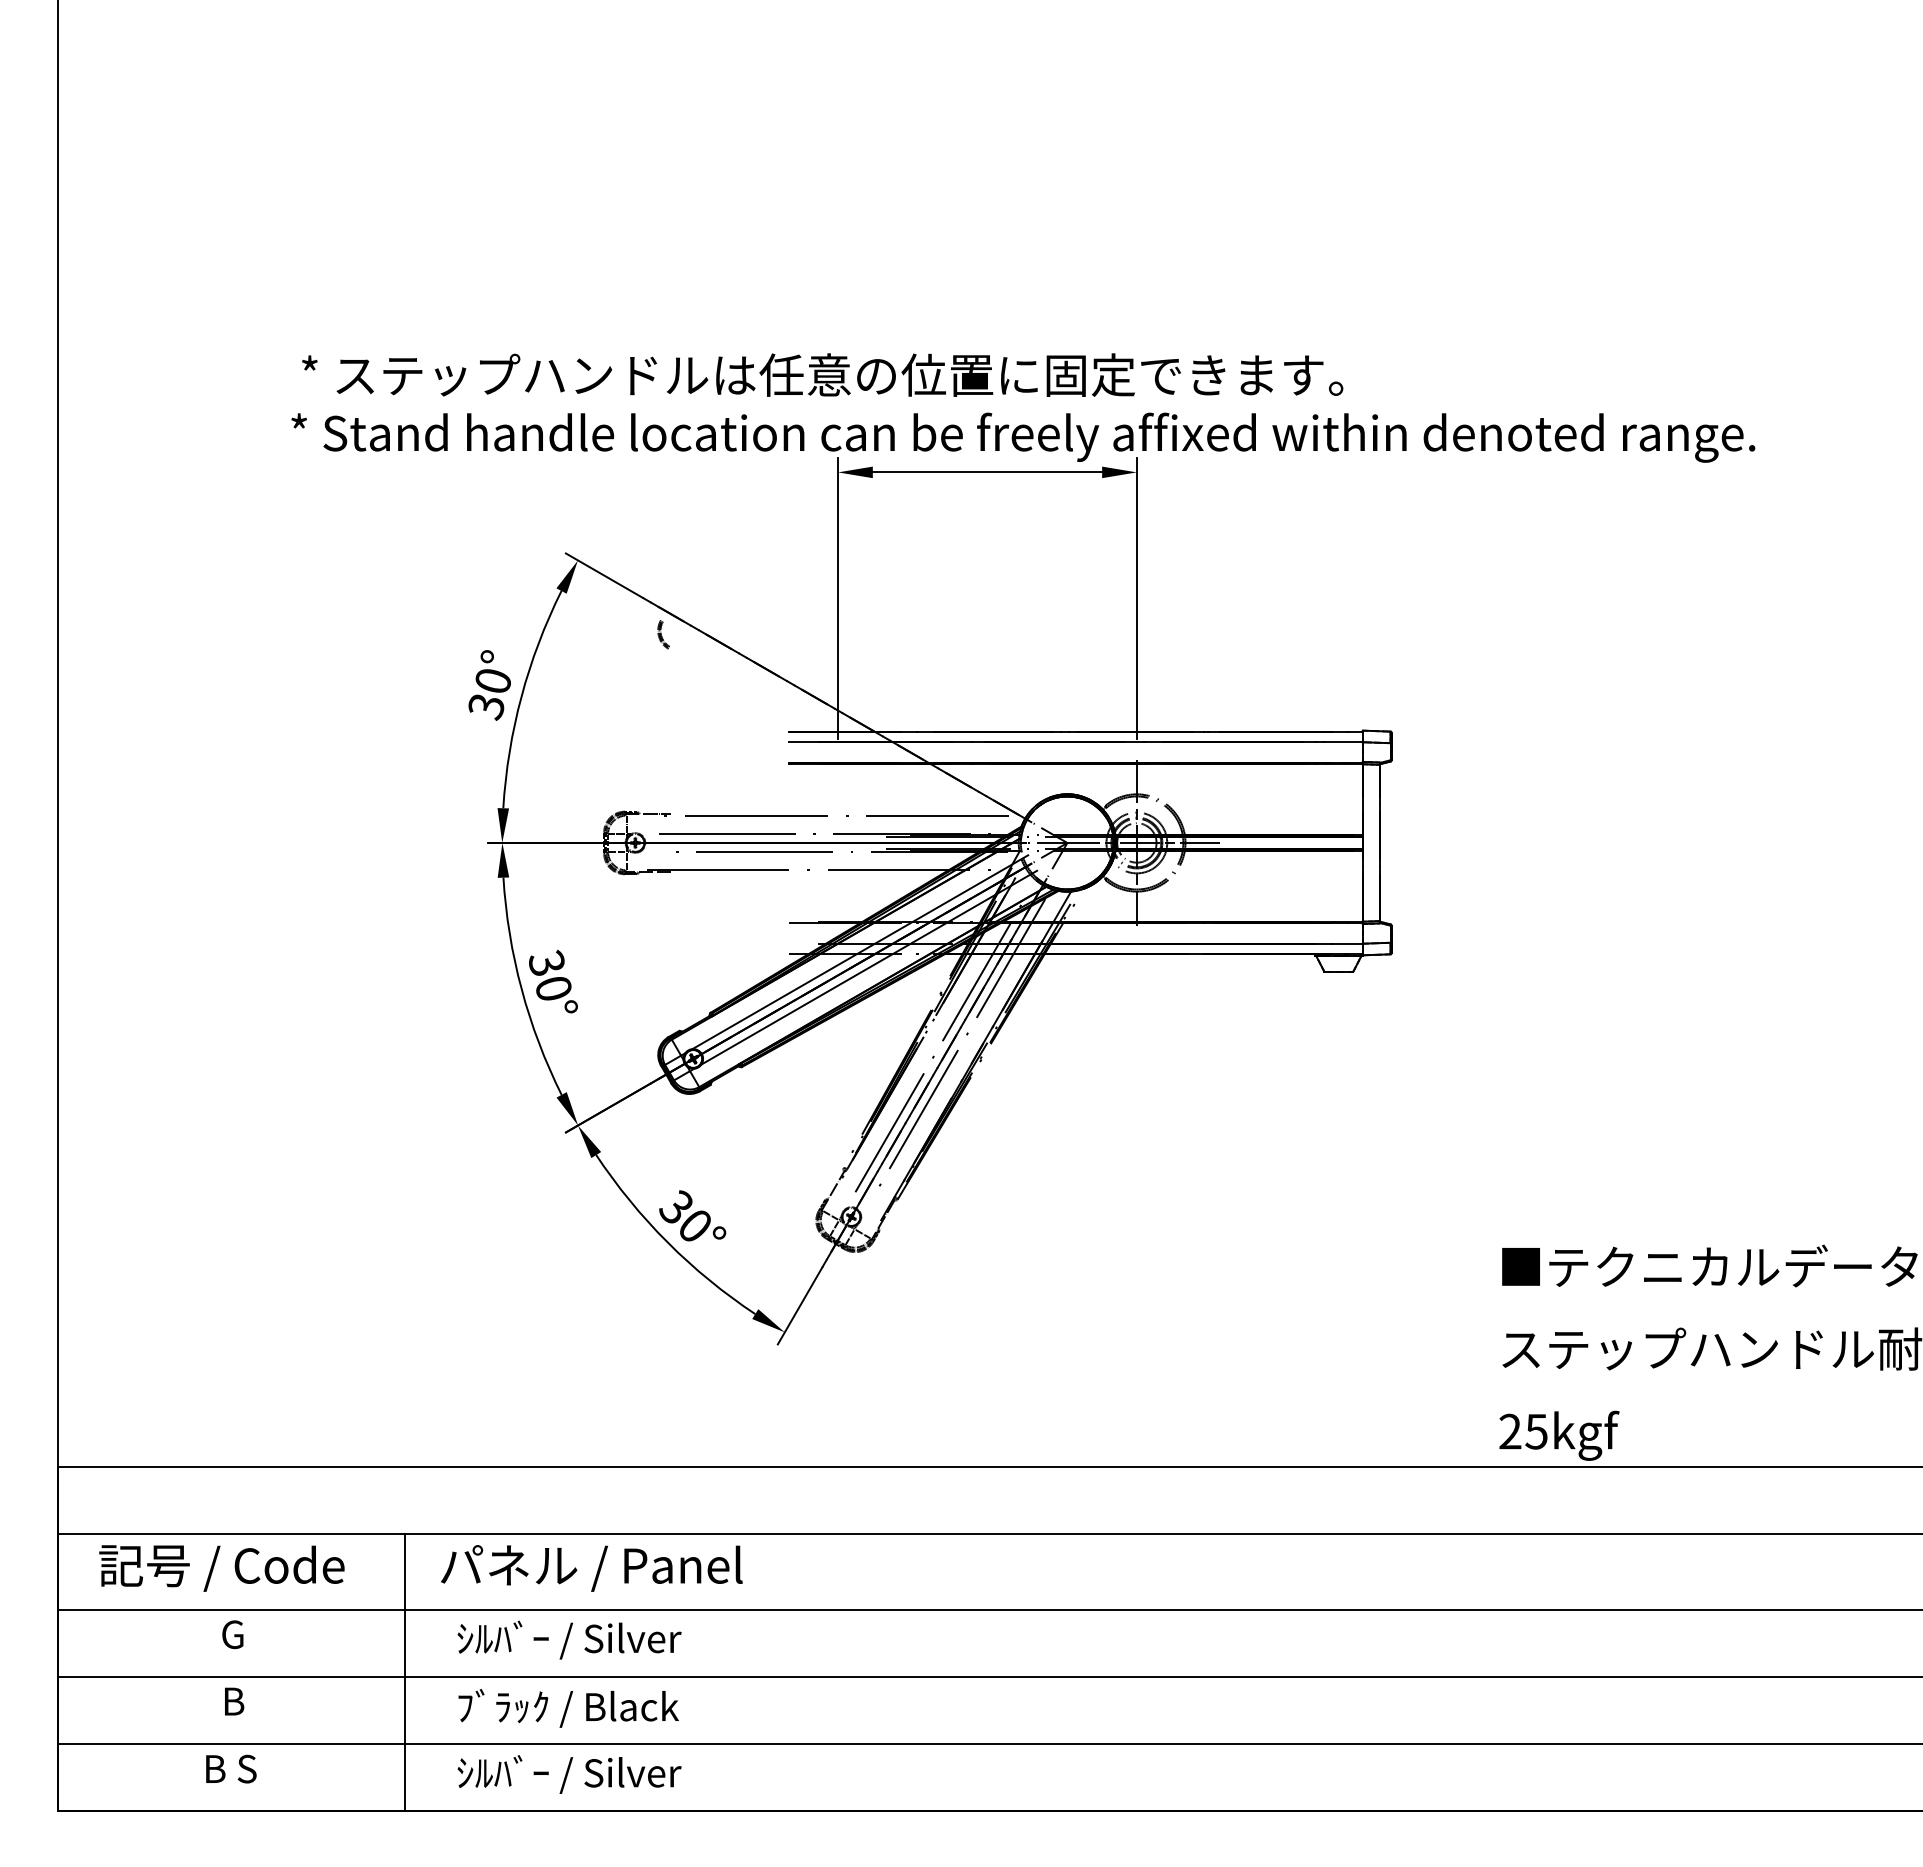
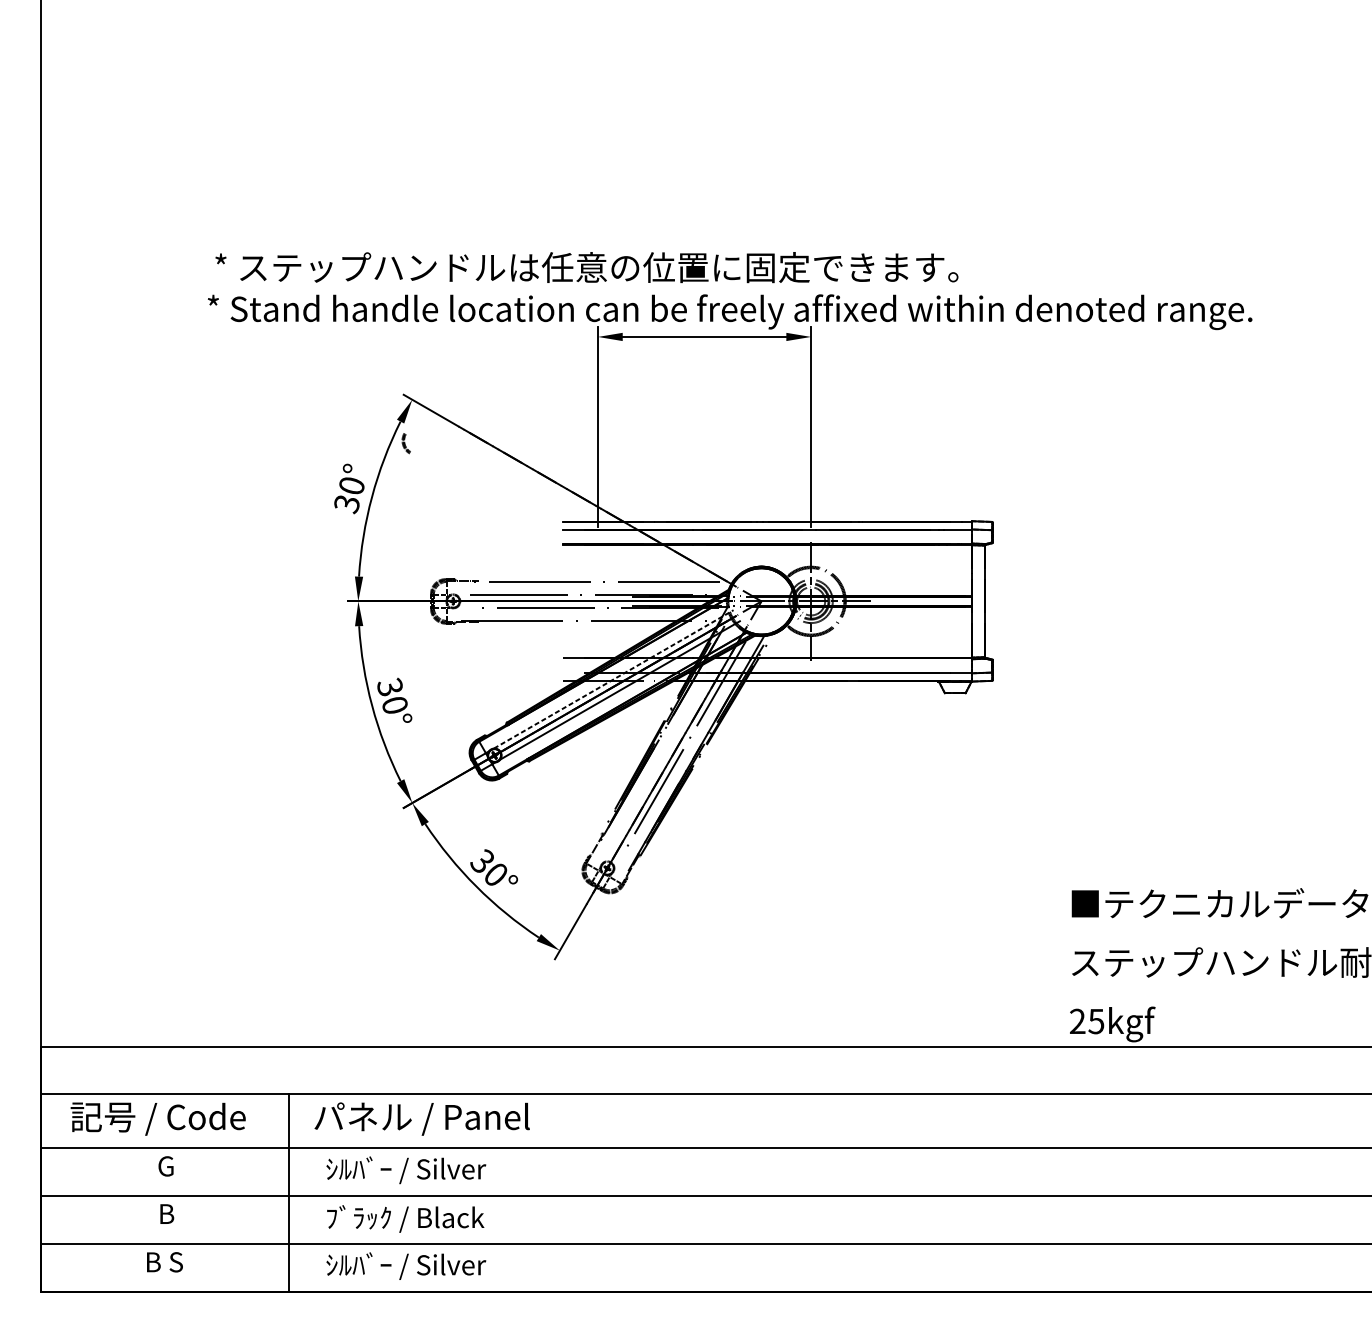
part: (663, 634) -> (406, 443), moved
line: (860, 952) -> (613, 679), solid -> dashed
line: (942, 1041) -> (672, 743), removed

